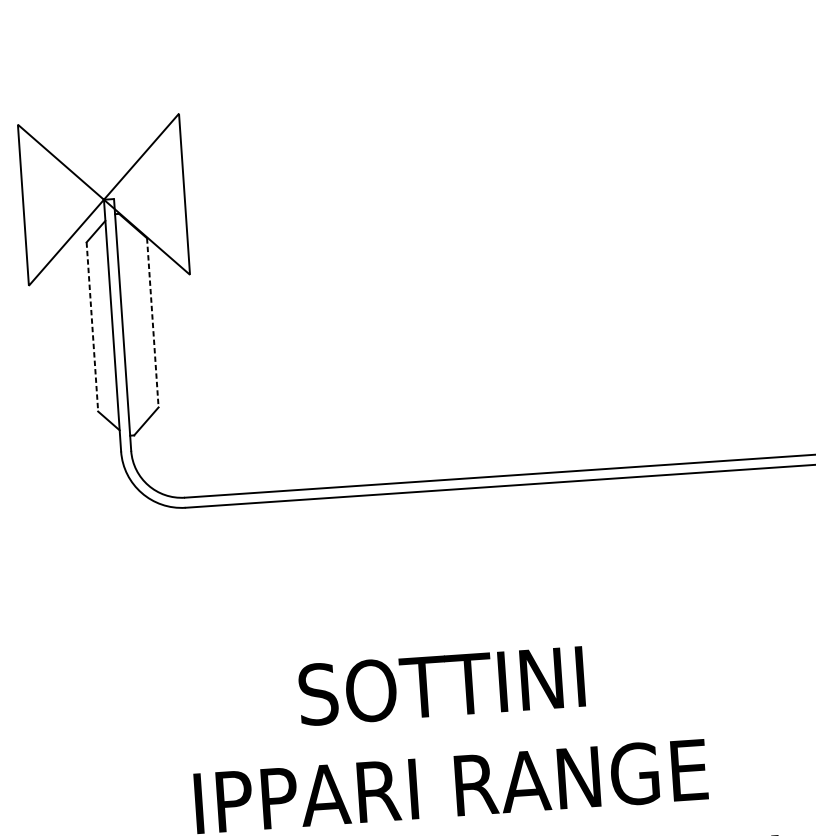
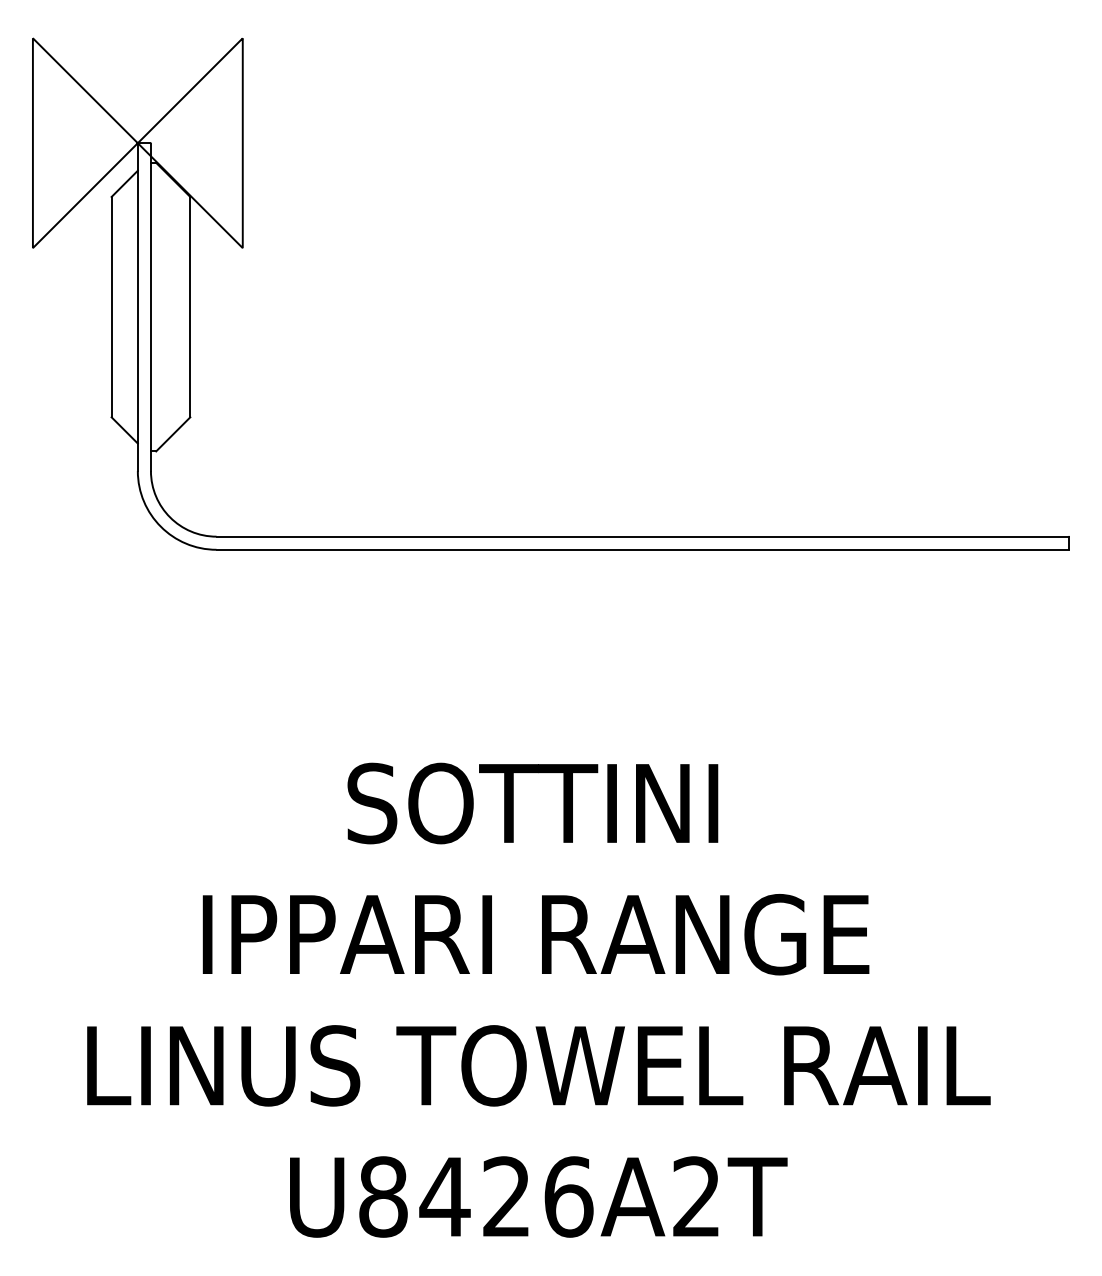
line: (152, 323) -> (190, 307), dashed -> solid
line: (92, 327) -> (111, 307), dashed -> solid

